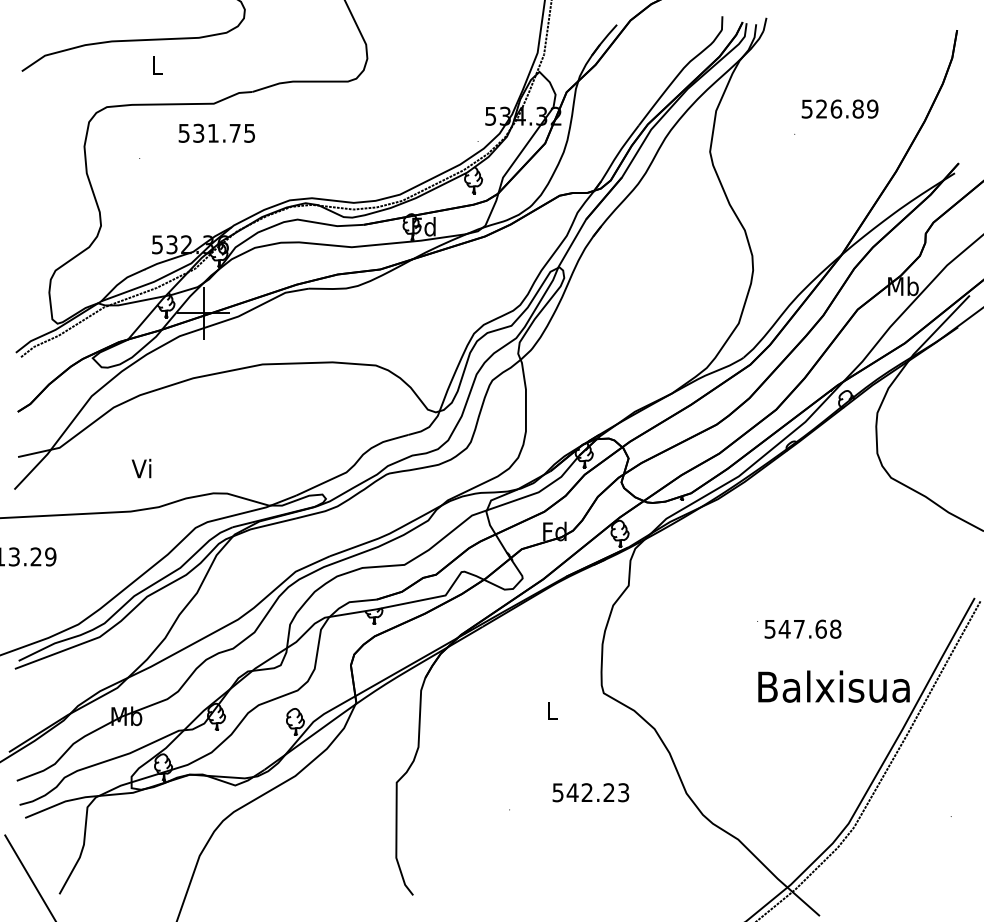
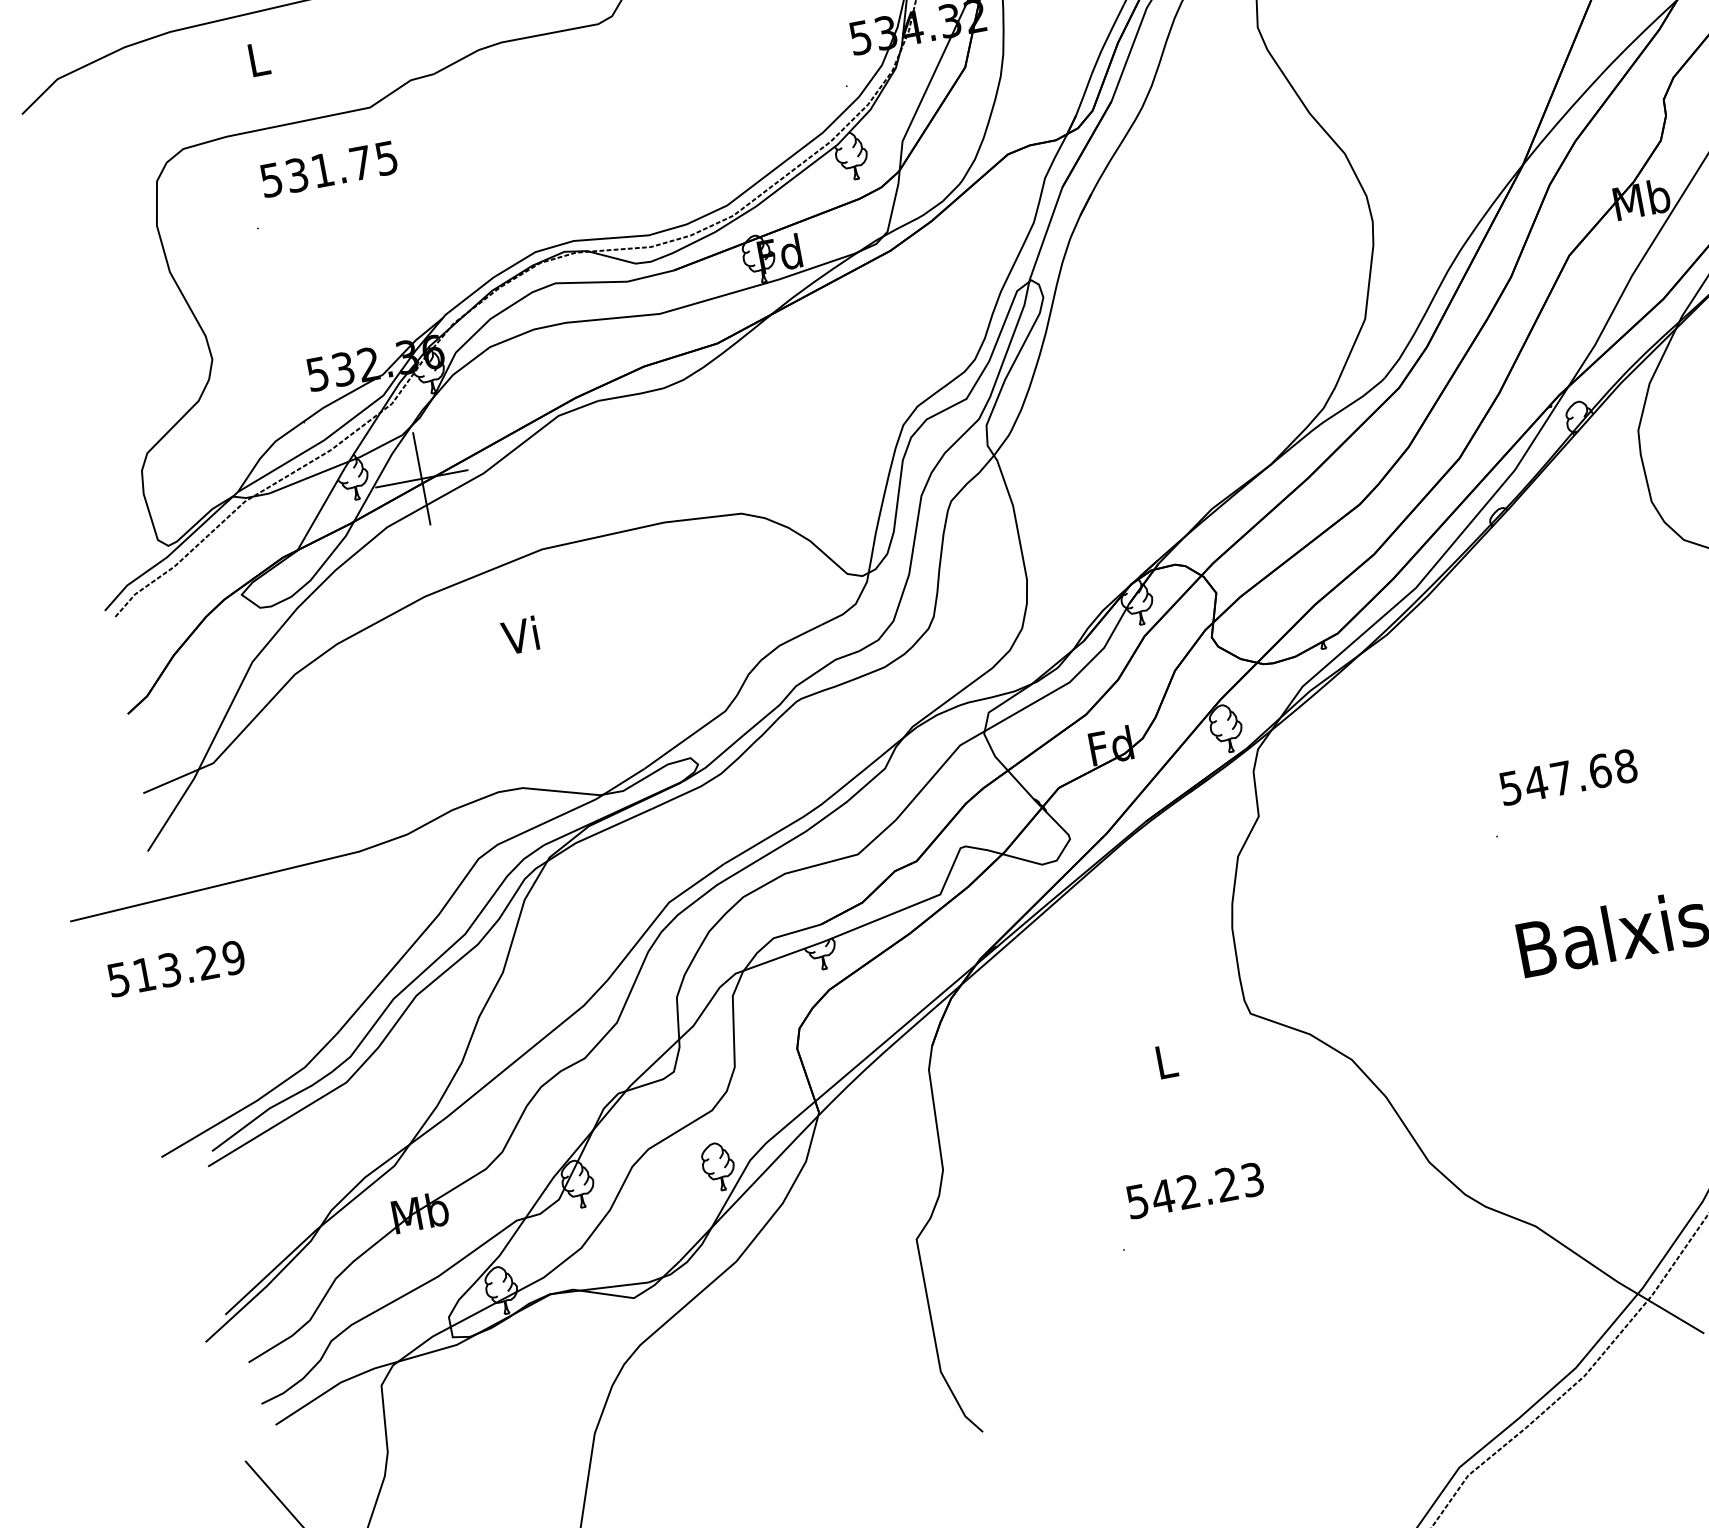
text: (216, 132) -> (327, 167), moved
text: (141, 468) -> (520, 635), moved
text: (802, 628) -> (1567, 776), moved
text: (590, 792) -> (1194, 1190), moved

